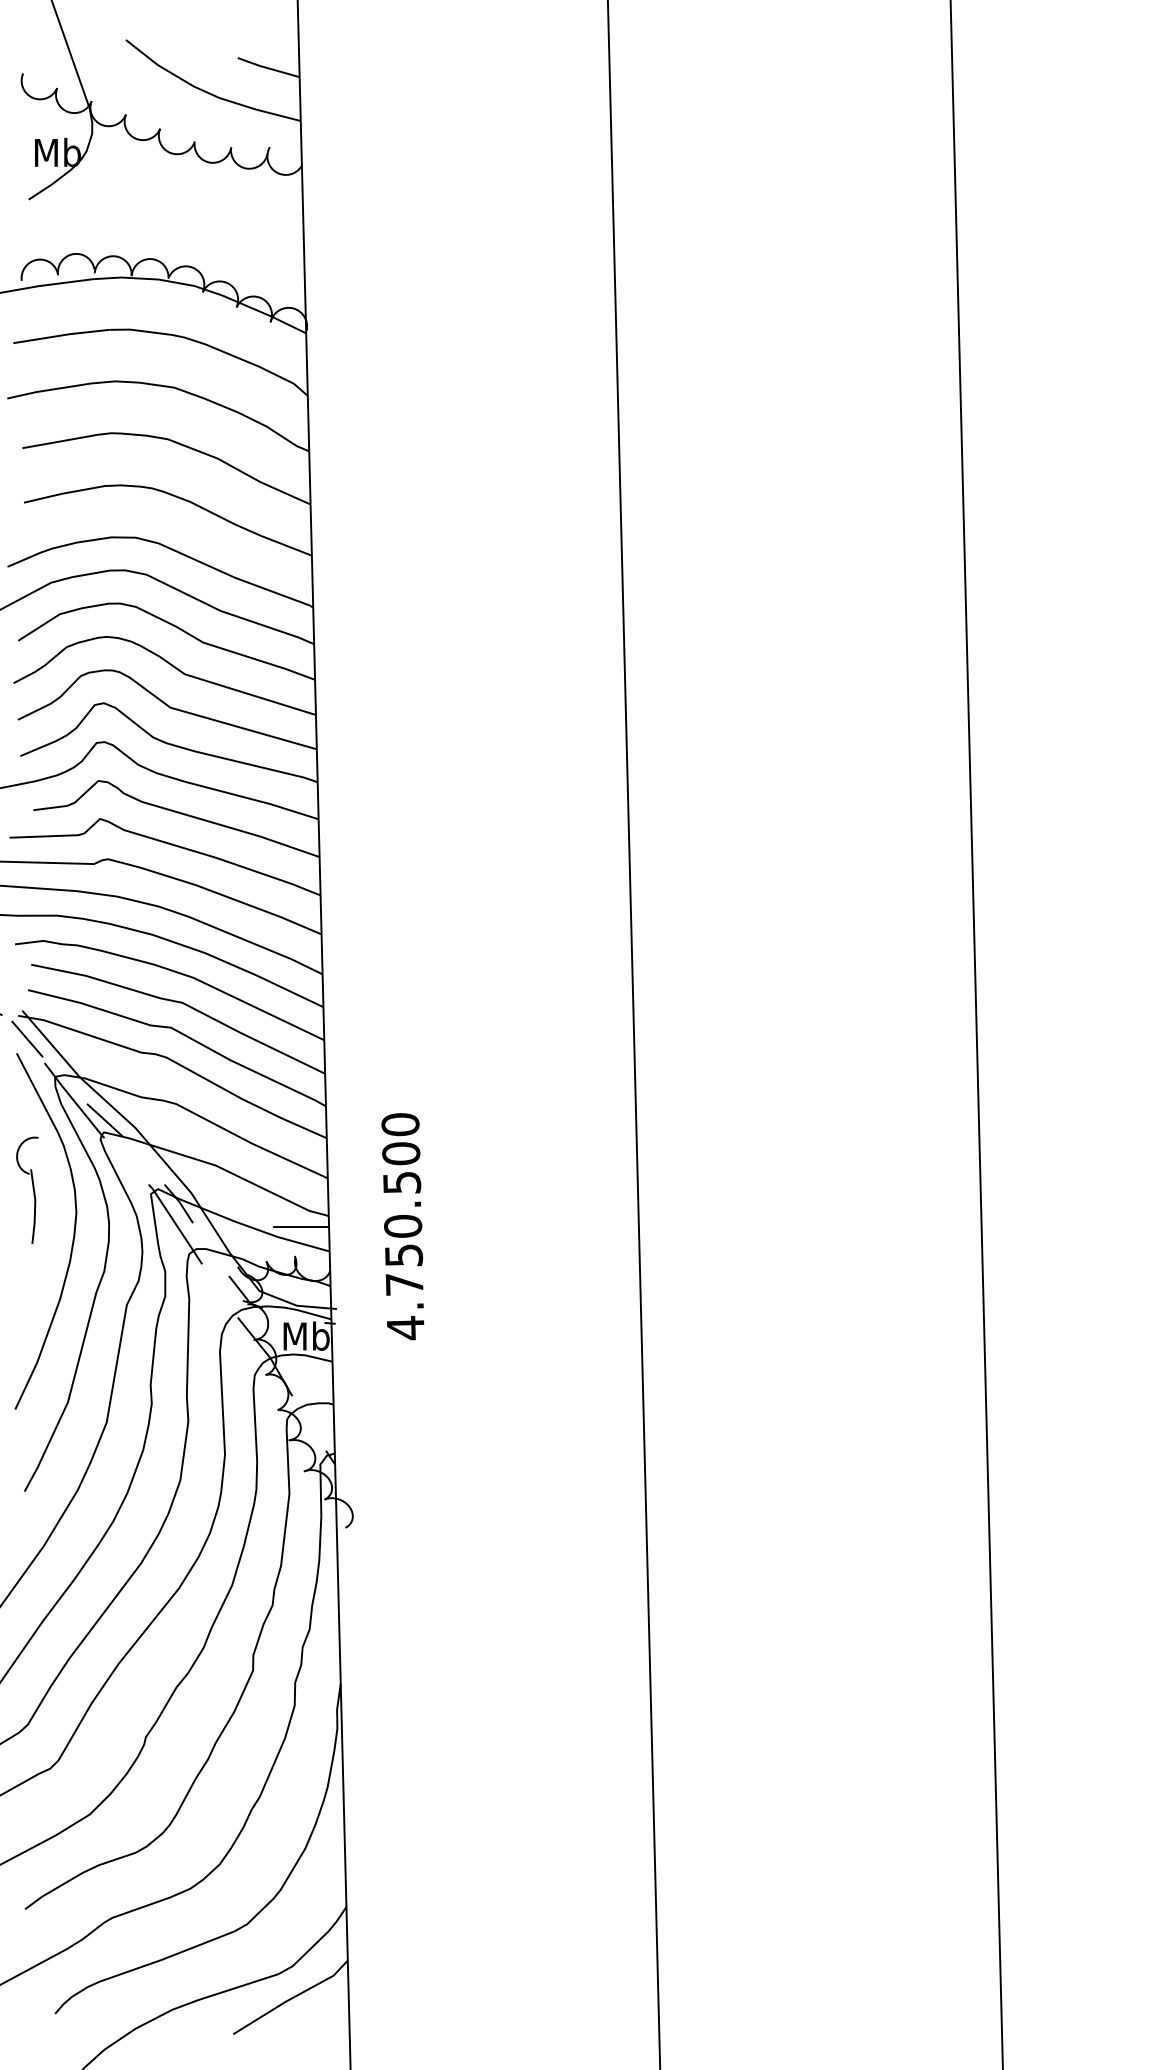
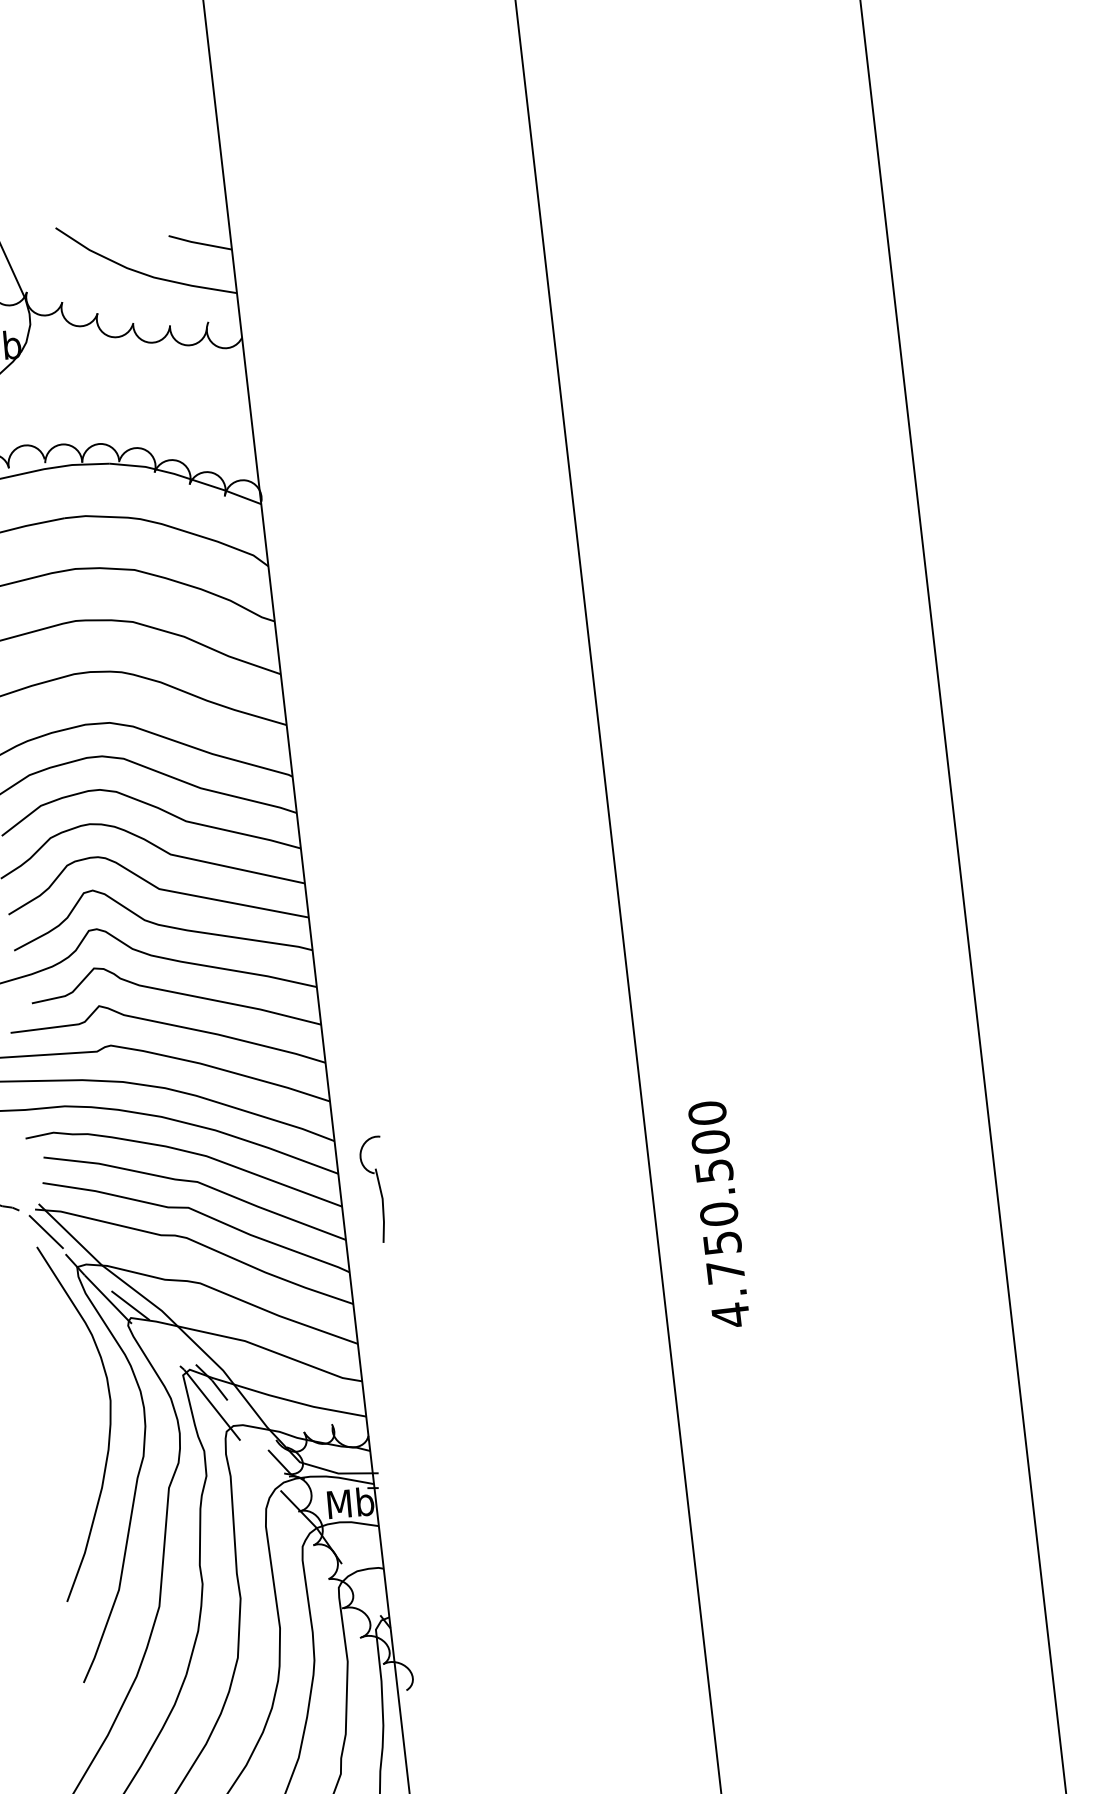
part: (27, 1189) -> (373, 1189), moved
line: (301, 1226) -> (335, 1394), removed
text: (402, 1226) -> (718, 1214), moved

